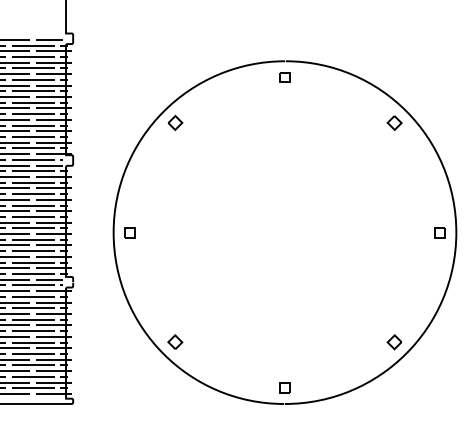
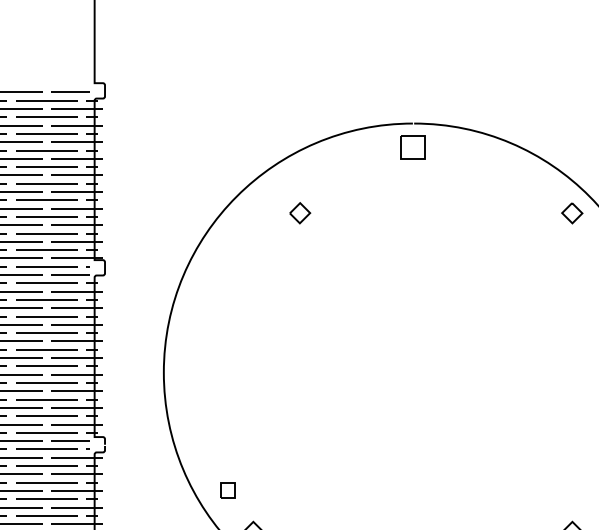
part: (284, 77) -> (412, 147), size x1.6
part: (175, 122) -> (300, 212), moved
part: (129, 232) -> (227, 490), moved

